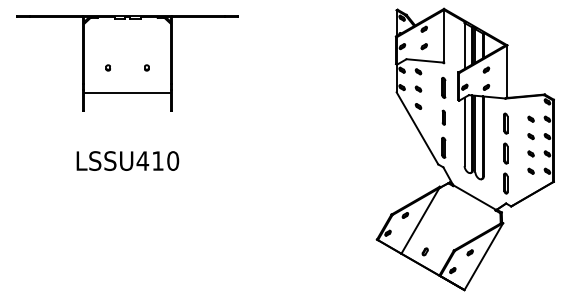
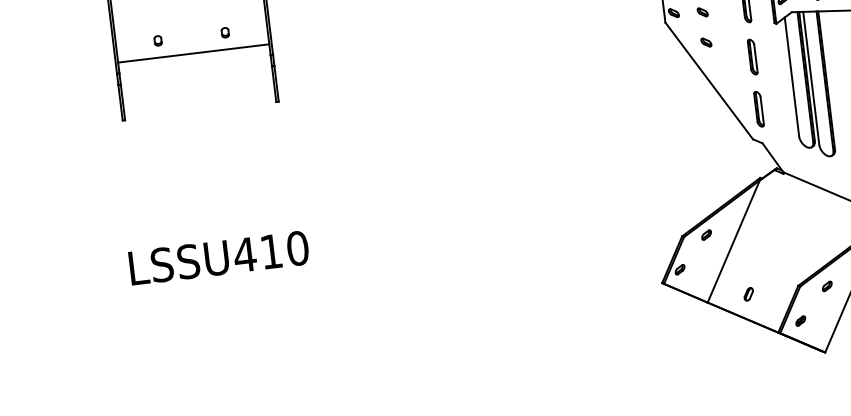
line: (127, 92) -> (193, 53), moved
part: (443, 117) -> (752, 56), size x1.43
text: (127, 160) -> (218, 257), moved

